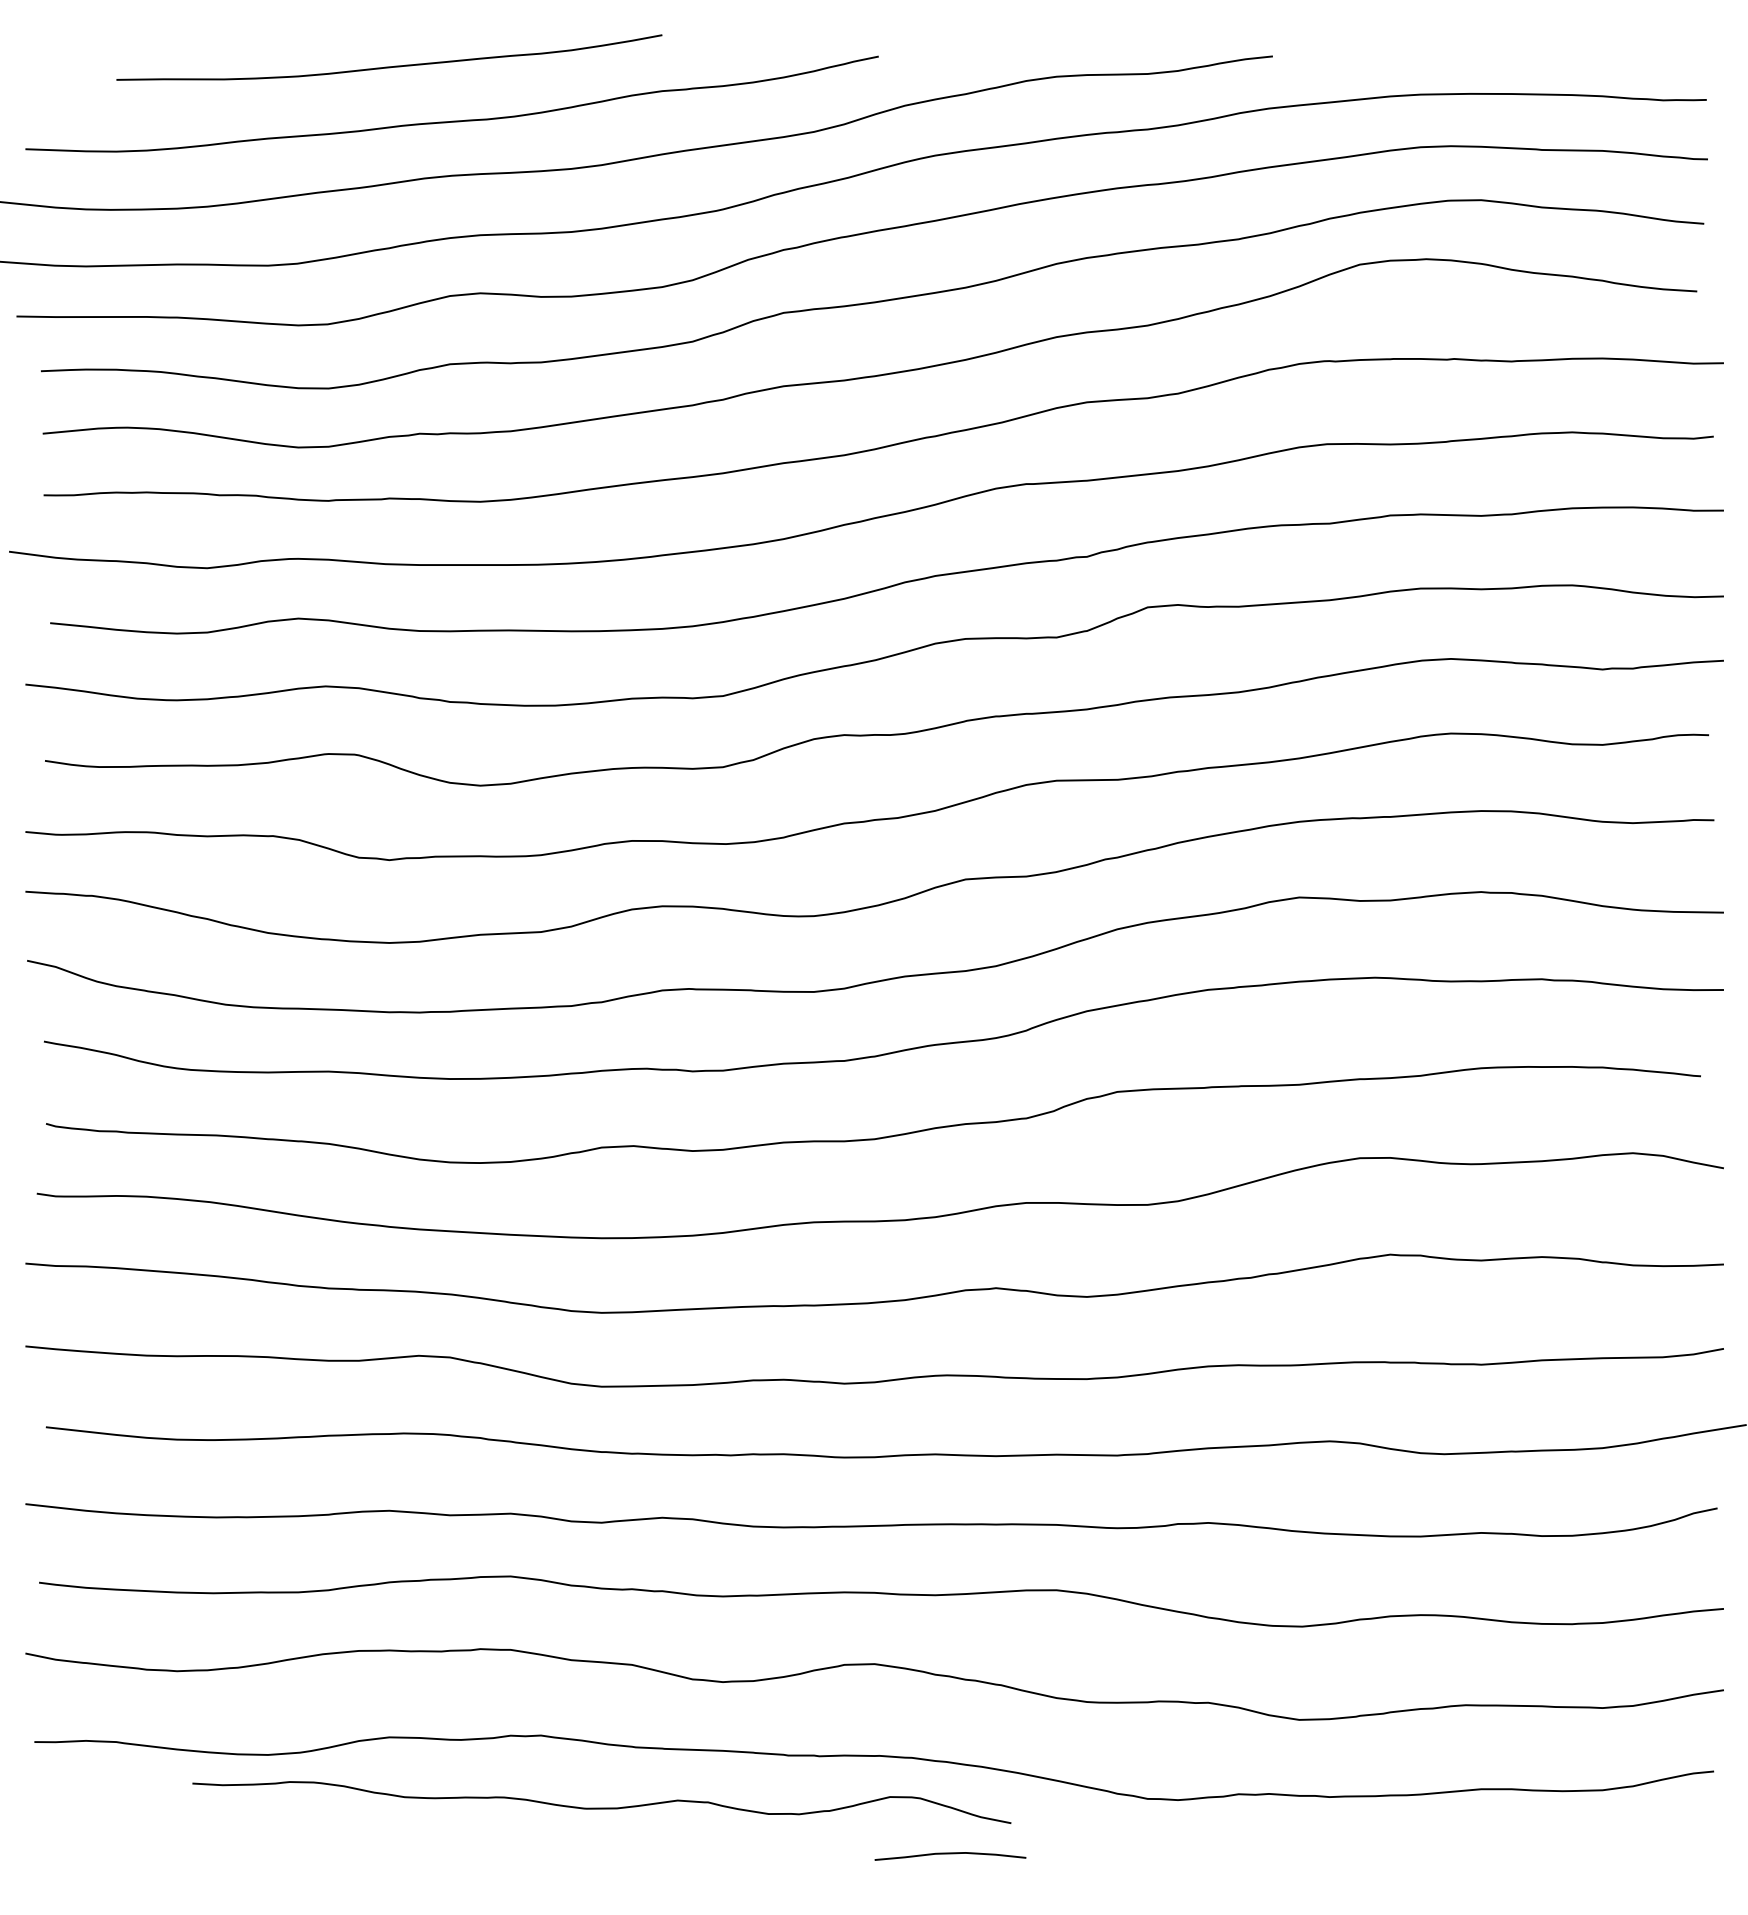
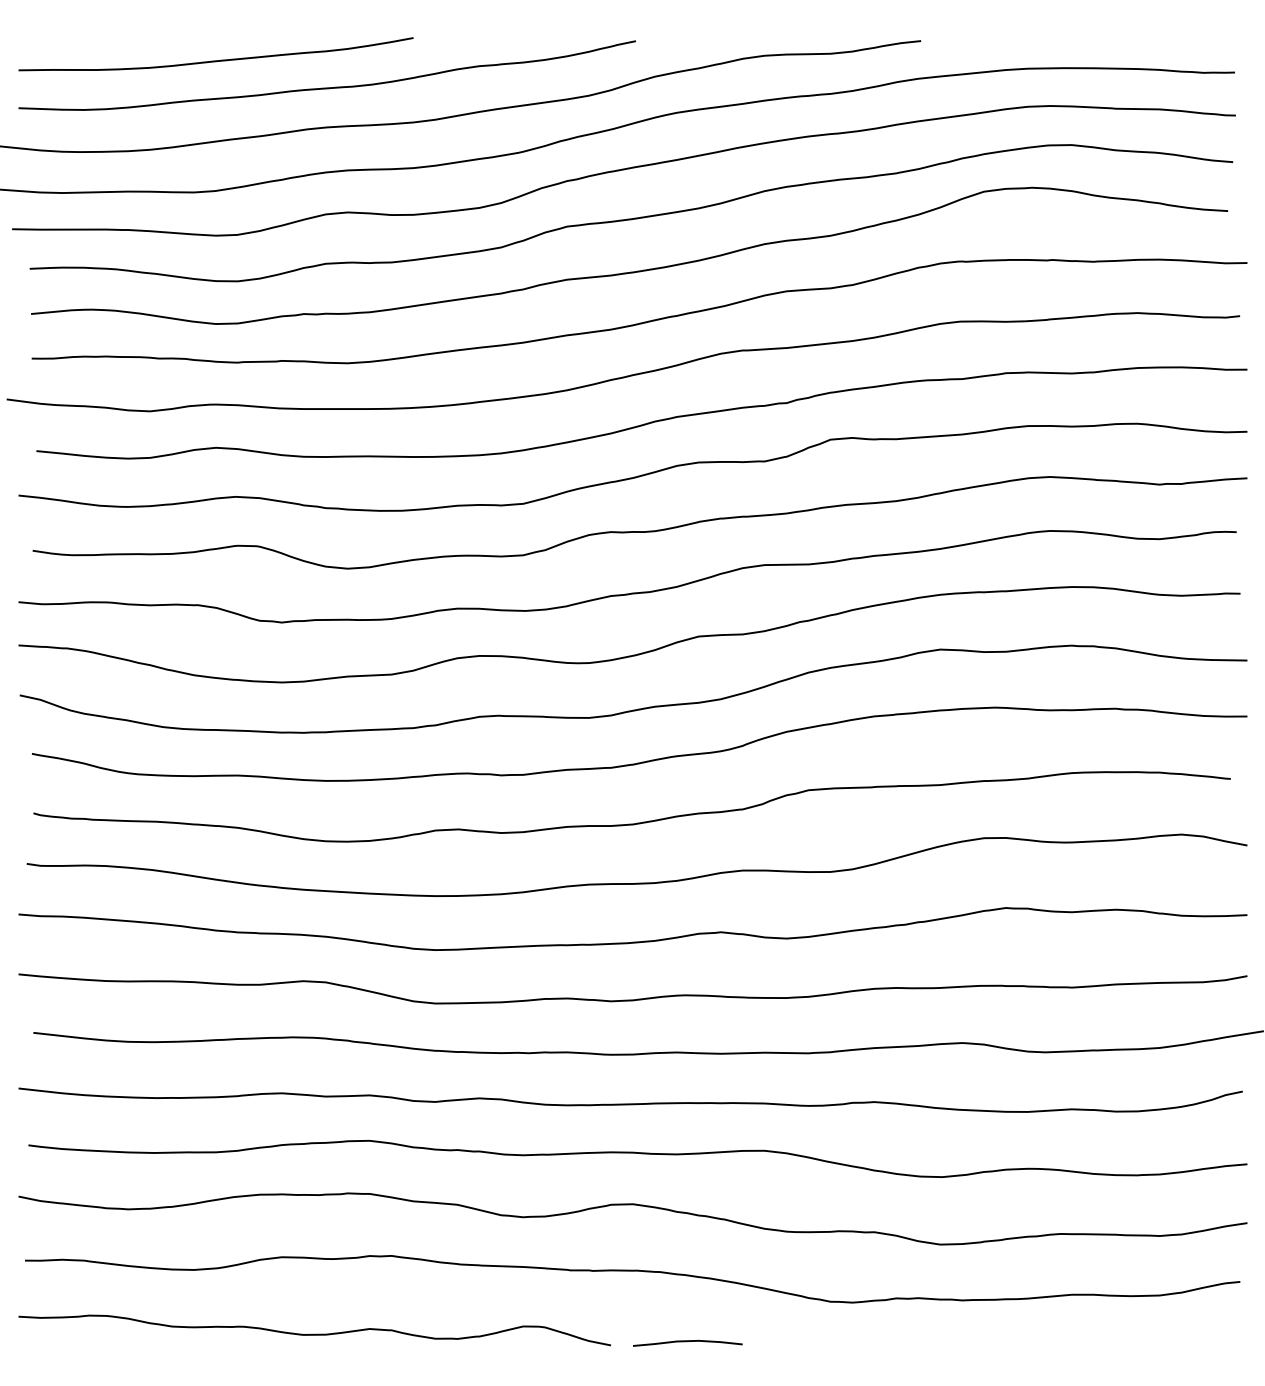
curve: (389, 66) -> (216, 60), moved
curve: (601, 1807) -> (314, 1334), moved

